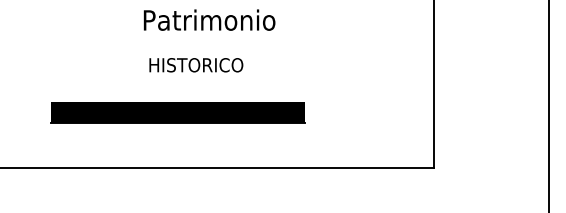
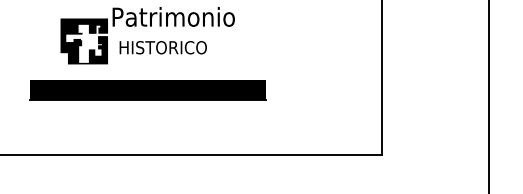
fill: (112, 46) -> (83, 41), added
text: (196, 65) -> (163, 47), moved
part: (177, 112) -> (147, 89), moved

